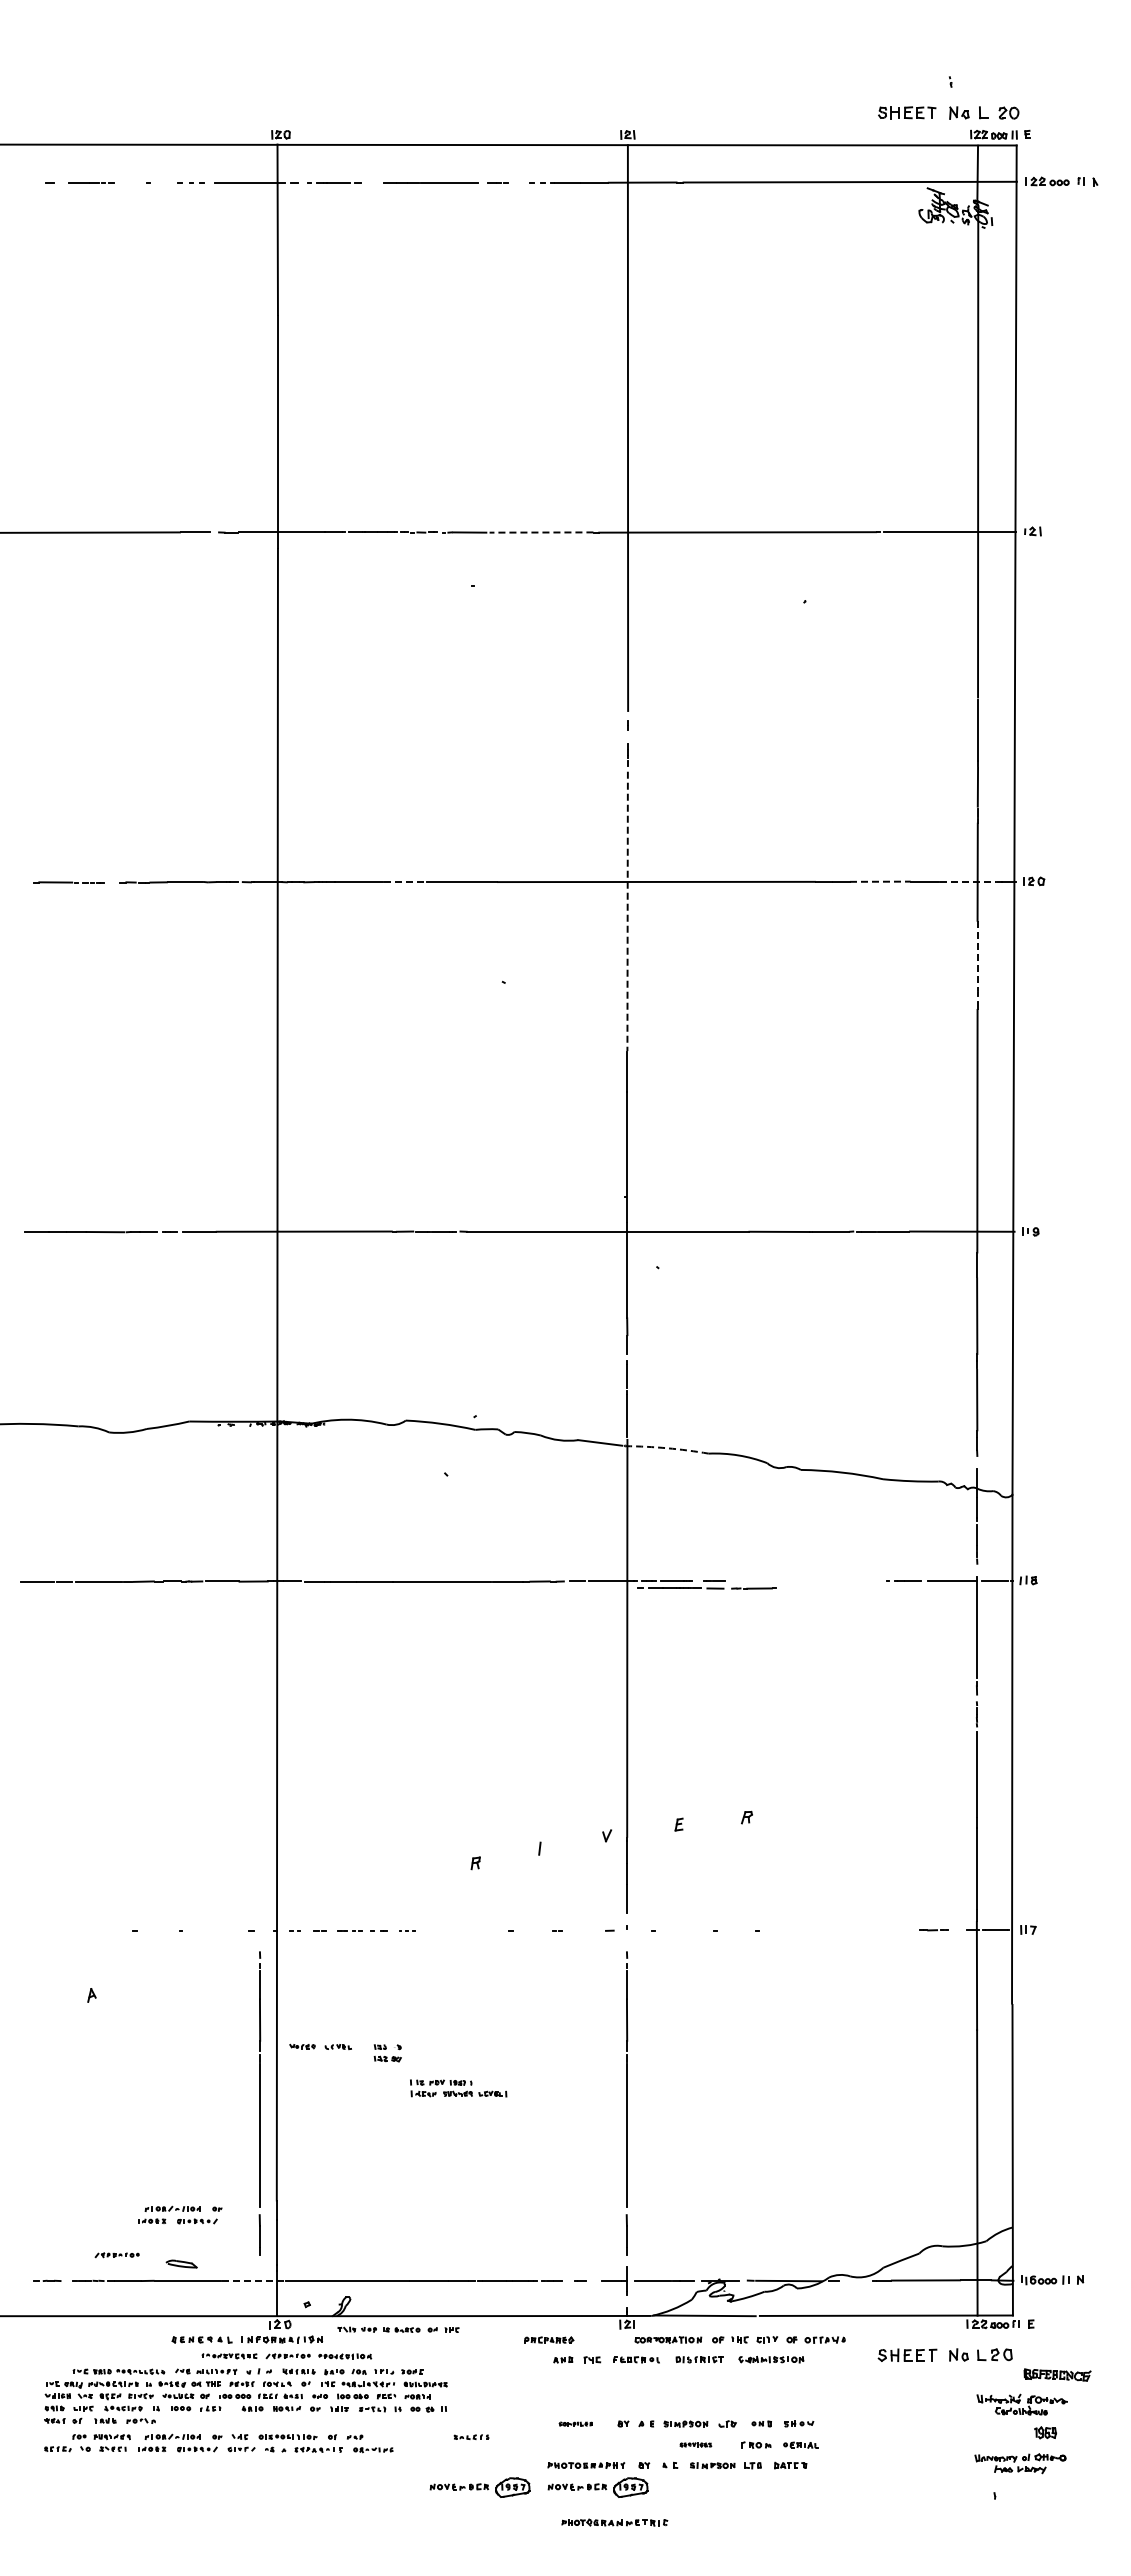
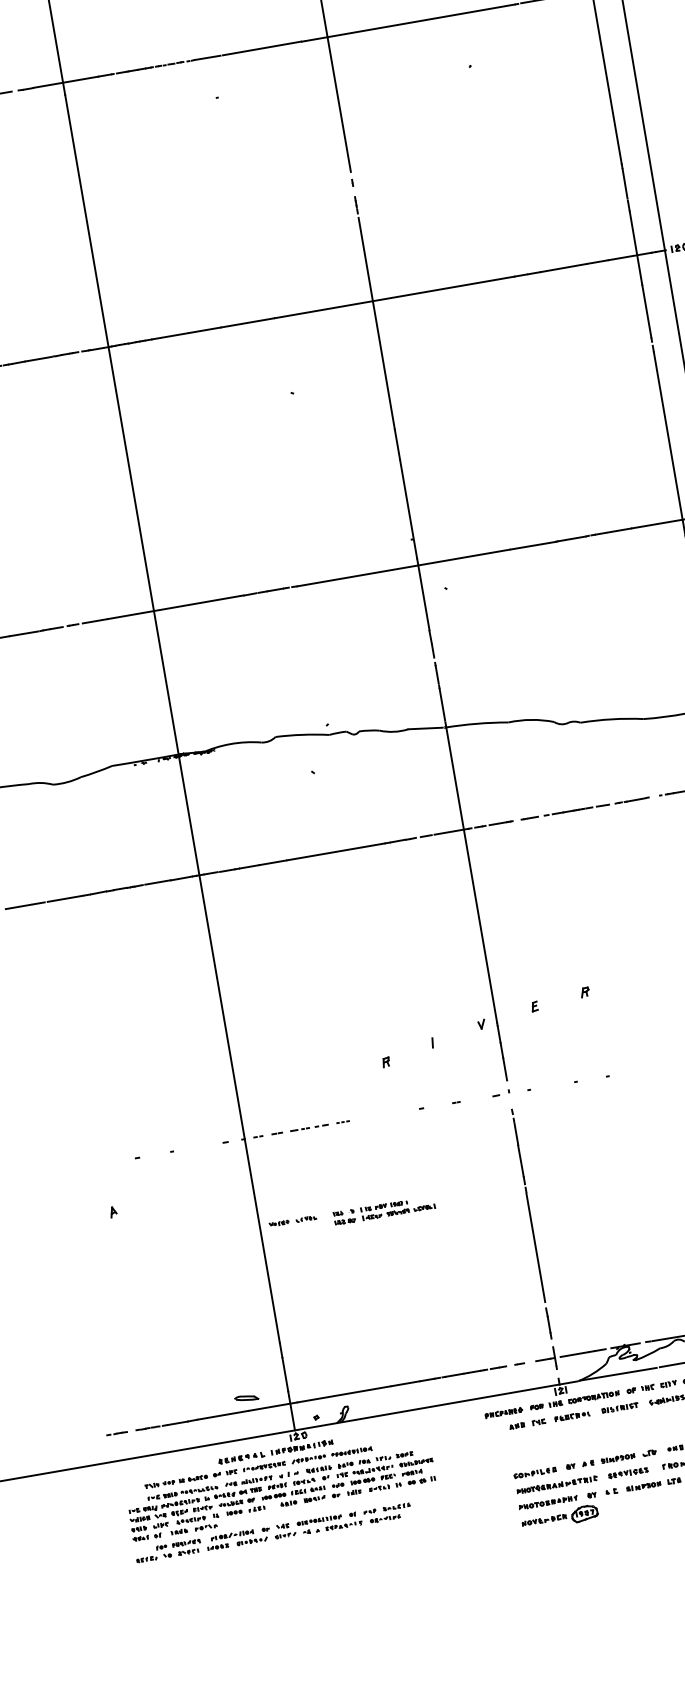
line: (541, 532) -> (262, 48), dashed -> solid
line: (880, 881) -> (563, 267), dashed -> solid
line: (968, 881) -> (630, 256), dashed -> solid
line: (405, 882) -> (205, 330), dashed -> solid
line: (627, 911) -> (376, 323), dashed -> solid
line: (977, 956) -> (646, 311), dashed -> solid
arc: (667, 1448) -> (476, 723), dashed -> solid
line: (706, 1588) -> (596, 806), moved
part: (458, 2088) -> (397, 1208), moved
part: (259, 2103) -> (254, 1271), removed
part: (180, 2214) -> (208, 1366), removed
part: (116, 2255) -> (165, 1405), removed
part: (181, 2263) -> (246, 1397), moved
line: (254, 2280) -> (273, 1406), dashed -> solid
part: (398, 2329) -> (191, 1478), moved
part: (605, 2339) -> (546, 1405), added
part: (575, 2423) -> (534, 1472), size x1.67
part: (471, 2436) -> (396, 1506), moved
part: (695, 2444) -> (627, 1472), size x1.67
part: (479, 2487) -> (470, 1533), removed
part: (614, 2522) -> (556, 1484), moved

